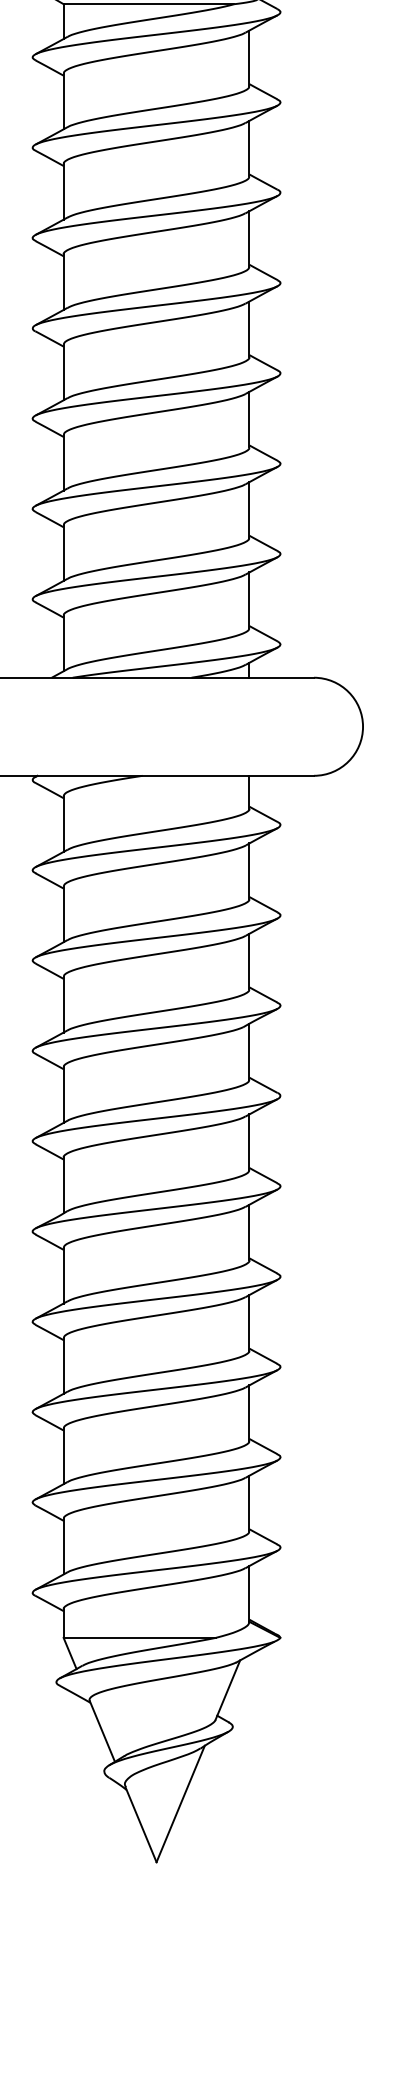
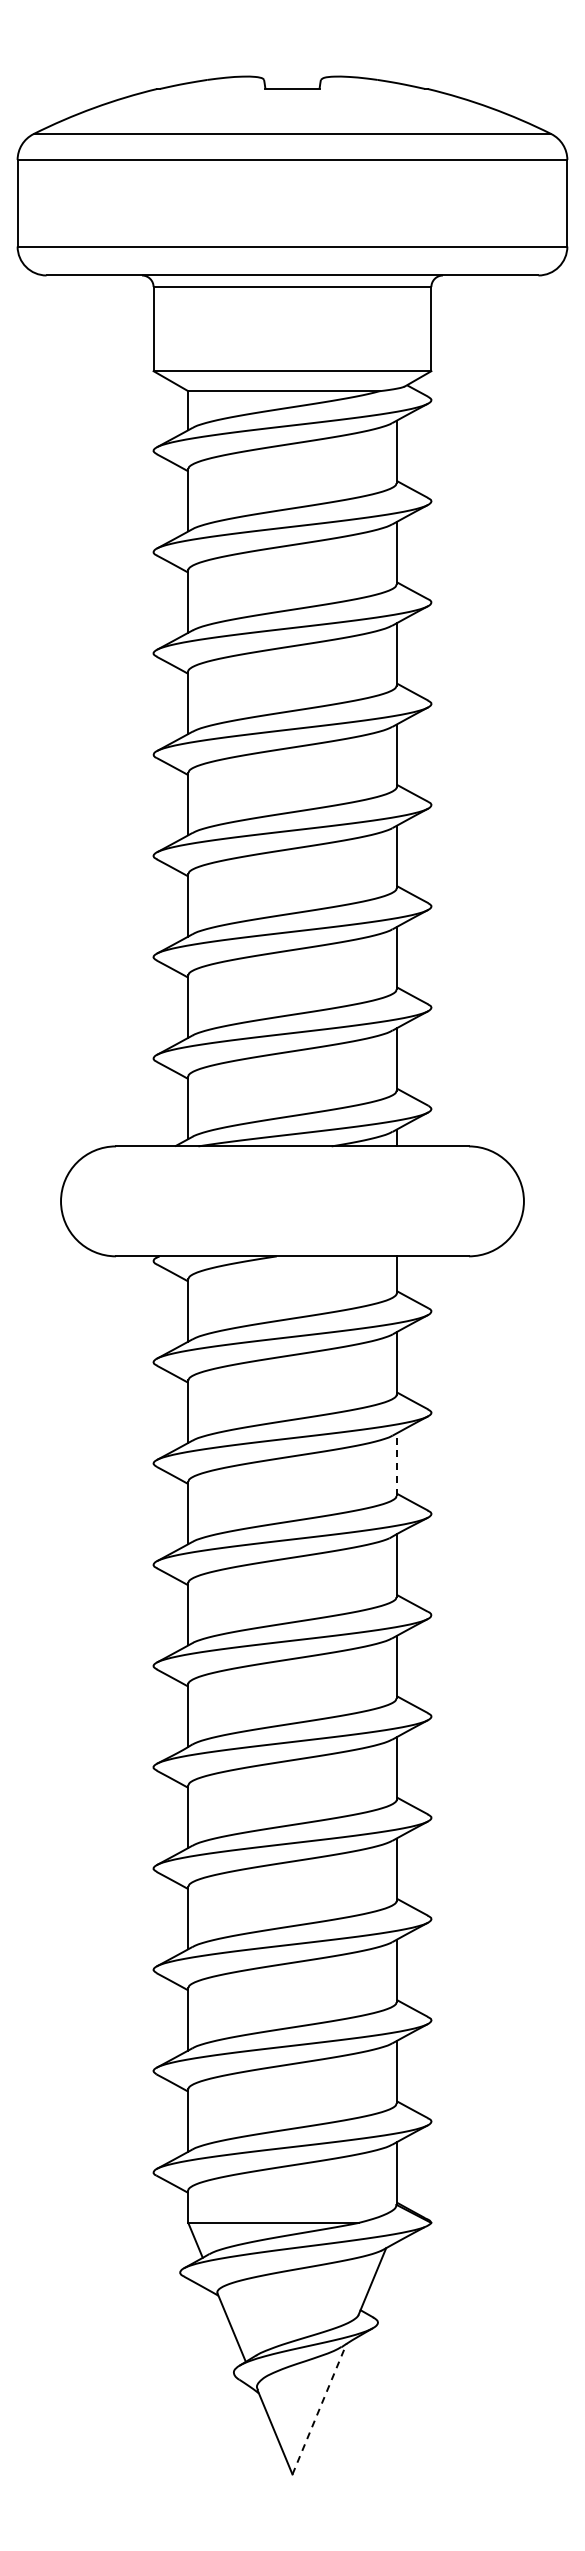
line: (249, 961) -> (396, 1464), solid -> dashed
line: (180, 1804) -> (319, 2409), solid -> dashed

